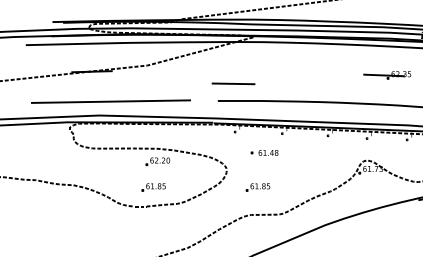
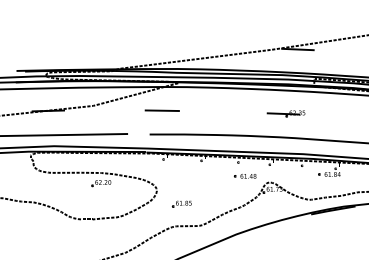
line: (232, 83) -> (161, 110), moved
part: (263, 153) -> (244, 176), moved
part: (153, 186) -> (97, 203), removed

